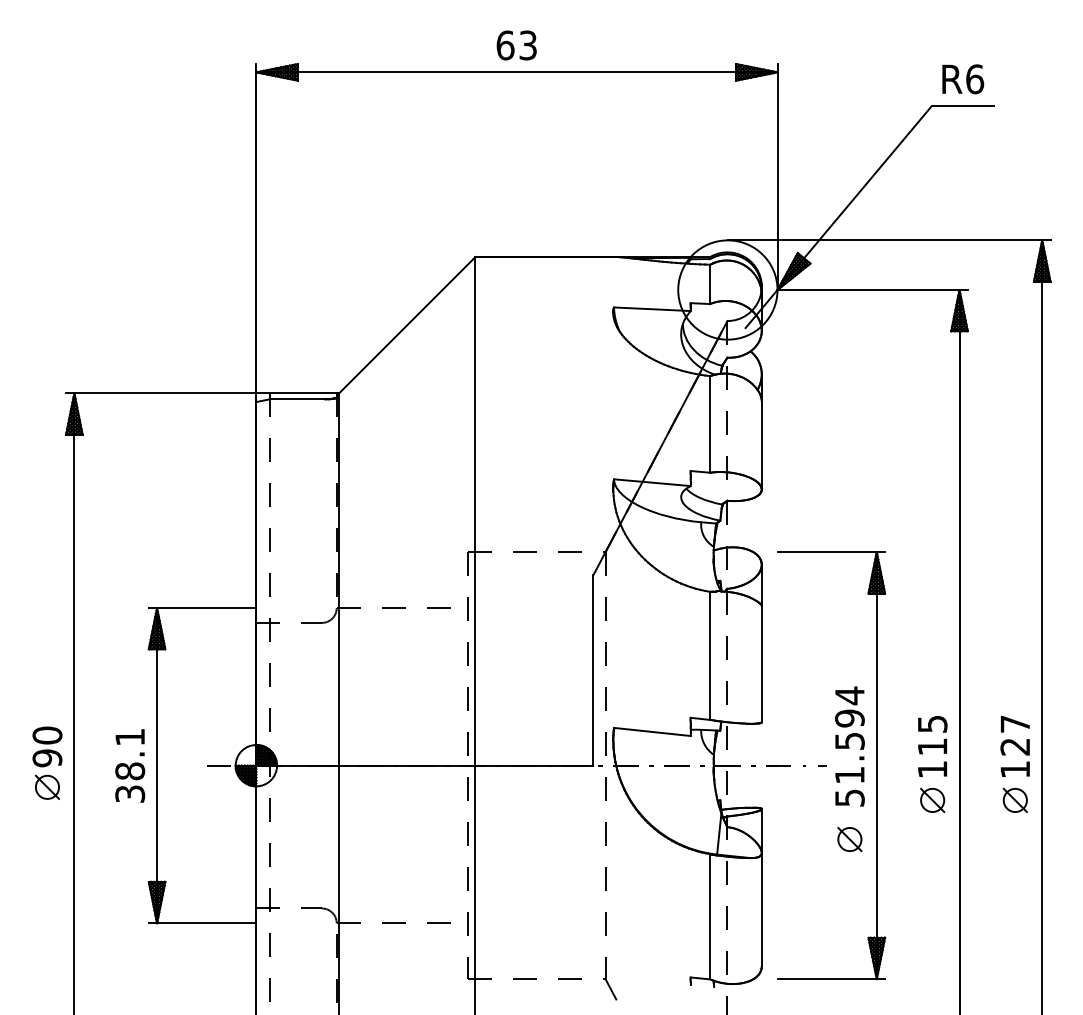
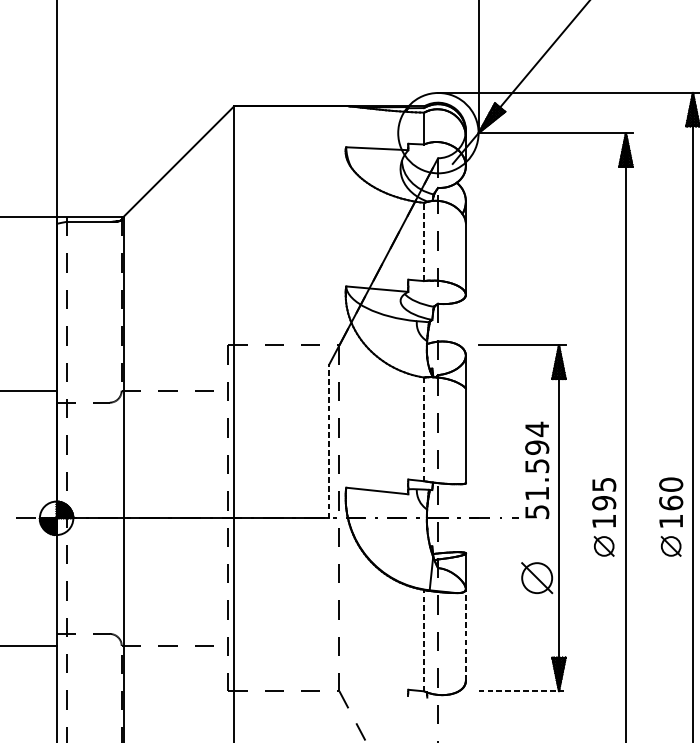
line: (710, 423) -> (424, 241), solid -> dashed
line: (710, 655) -> (424, 429), solid -> dashed
line: (593, 670) -> (329, 441), solid -> dashed
text: (1015, 735) -> (671, 493), 127 -> 160
text: (849, 746) -> (536, 470), moved
text: (932, 746) -> (604, 502), 115 -> 195
part: (849, 839) -> (536, 578), size x1.6
line: (761, 909) -> (465, 634), solid -> dashed
line: (710, 916) -> (424, 640), solid -> dashed
line: (831, 979) -> (522, 691), solid -> dashed

